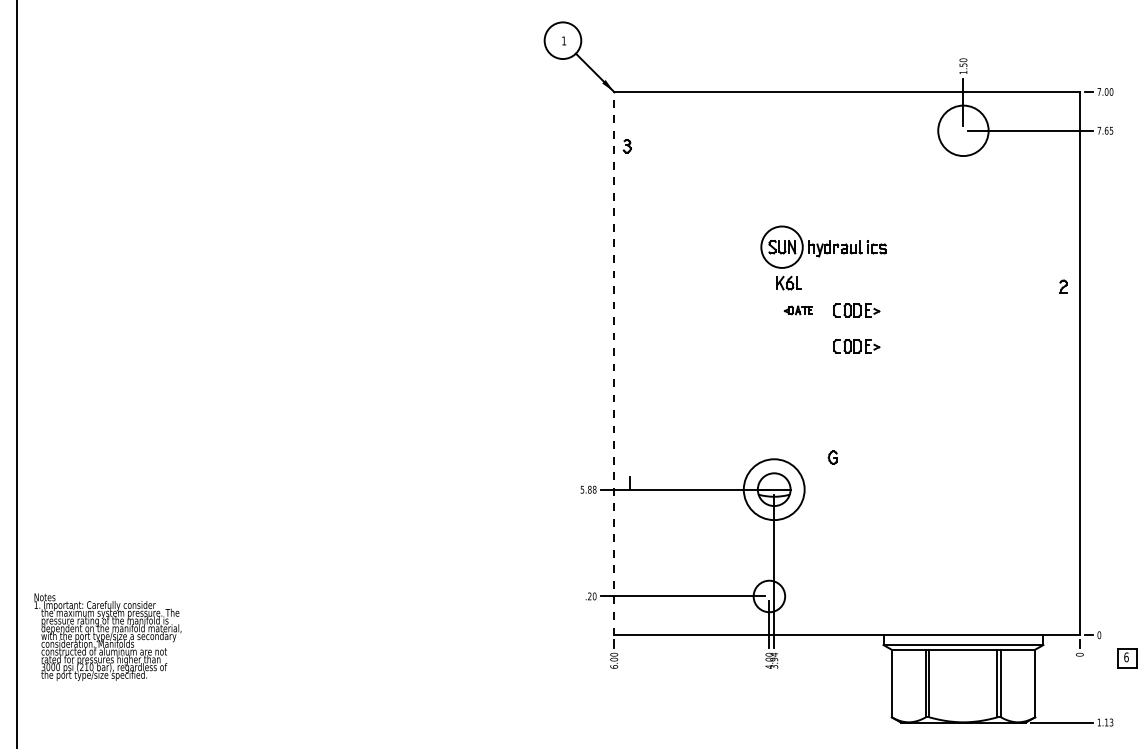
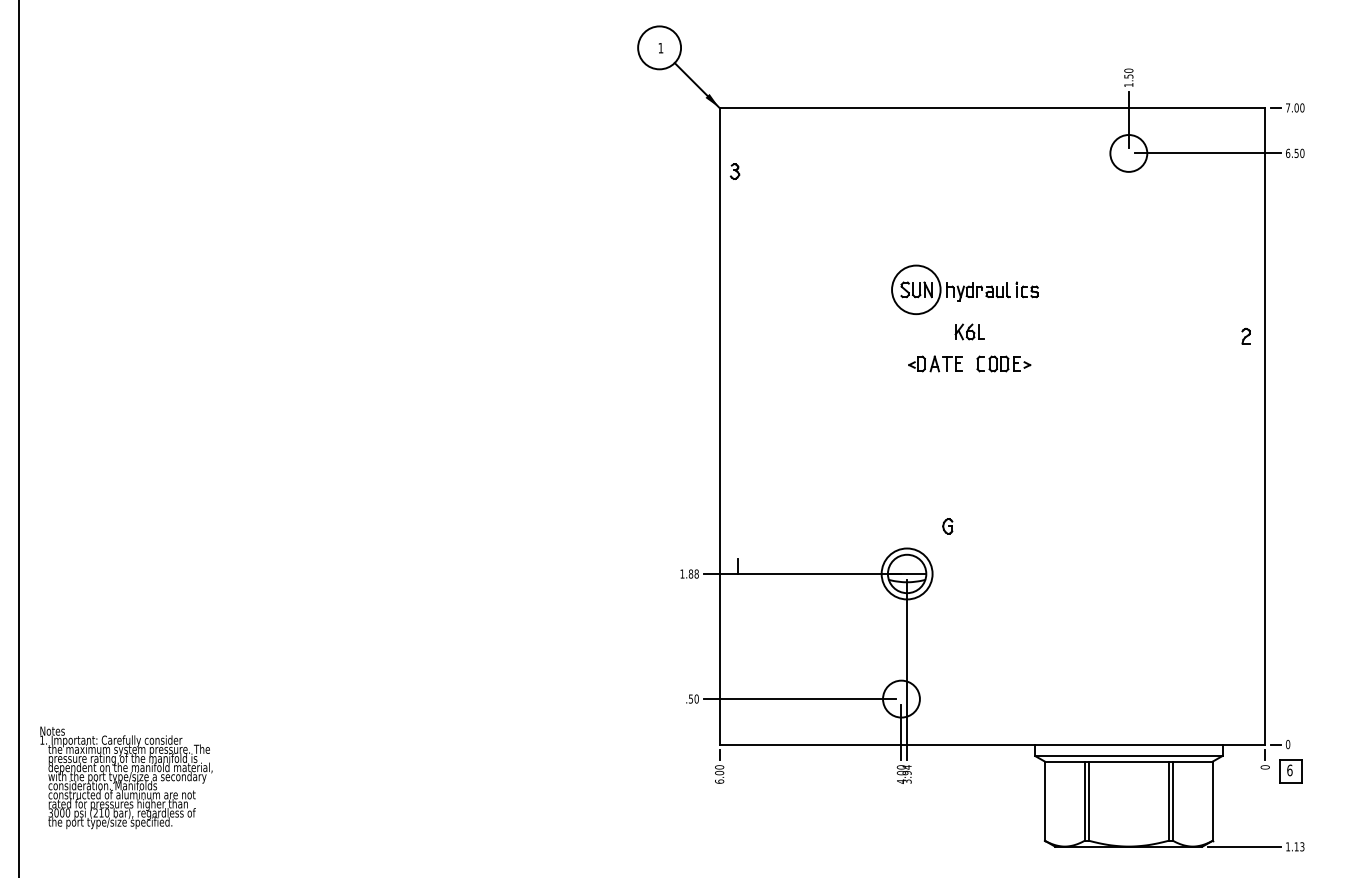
circle: (963, 130) -> (1128, 153), size x0.62
text: (1105, 130) -> (1295, 152), 7.65 -> 6.50
part: (789, 282) -> (969, 331), moved
part: (798, 310) -> (935, 363), size x1.67
part: (856, 345) -> (1003, 405), removed
line: (614, 362) -> (719, 425), dashed -> solid
part: (832, 457) -> (947, 526), moved
text: (582, 489) -> (682, 573), 5.88 -> 1.88
circle: (773, 489) -> (906, 573), size x0.71
text: (589, 595) -> (690, 698), .20 -> .50
text: (108, 636) -> (126, 777), moved
part: (1127, 658) -> (1290, 771), moved

